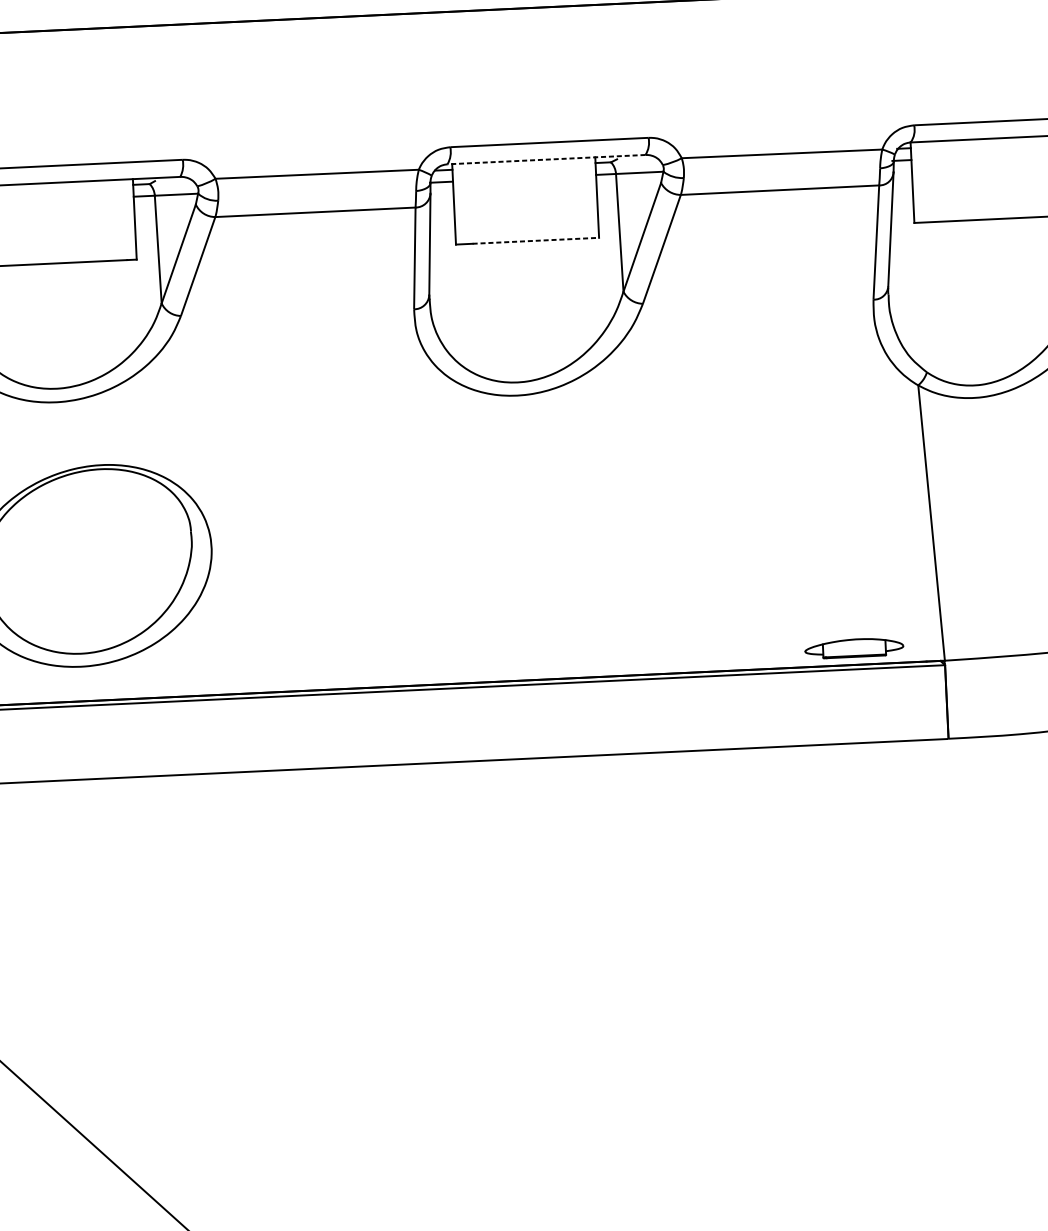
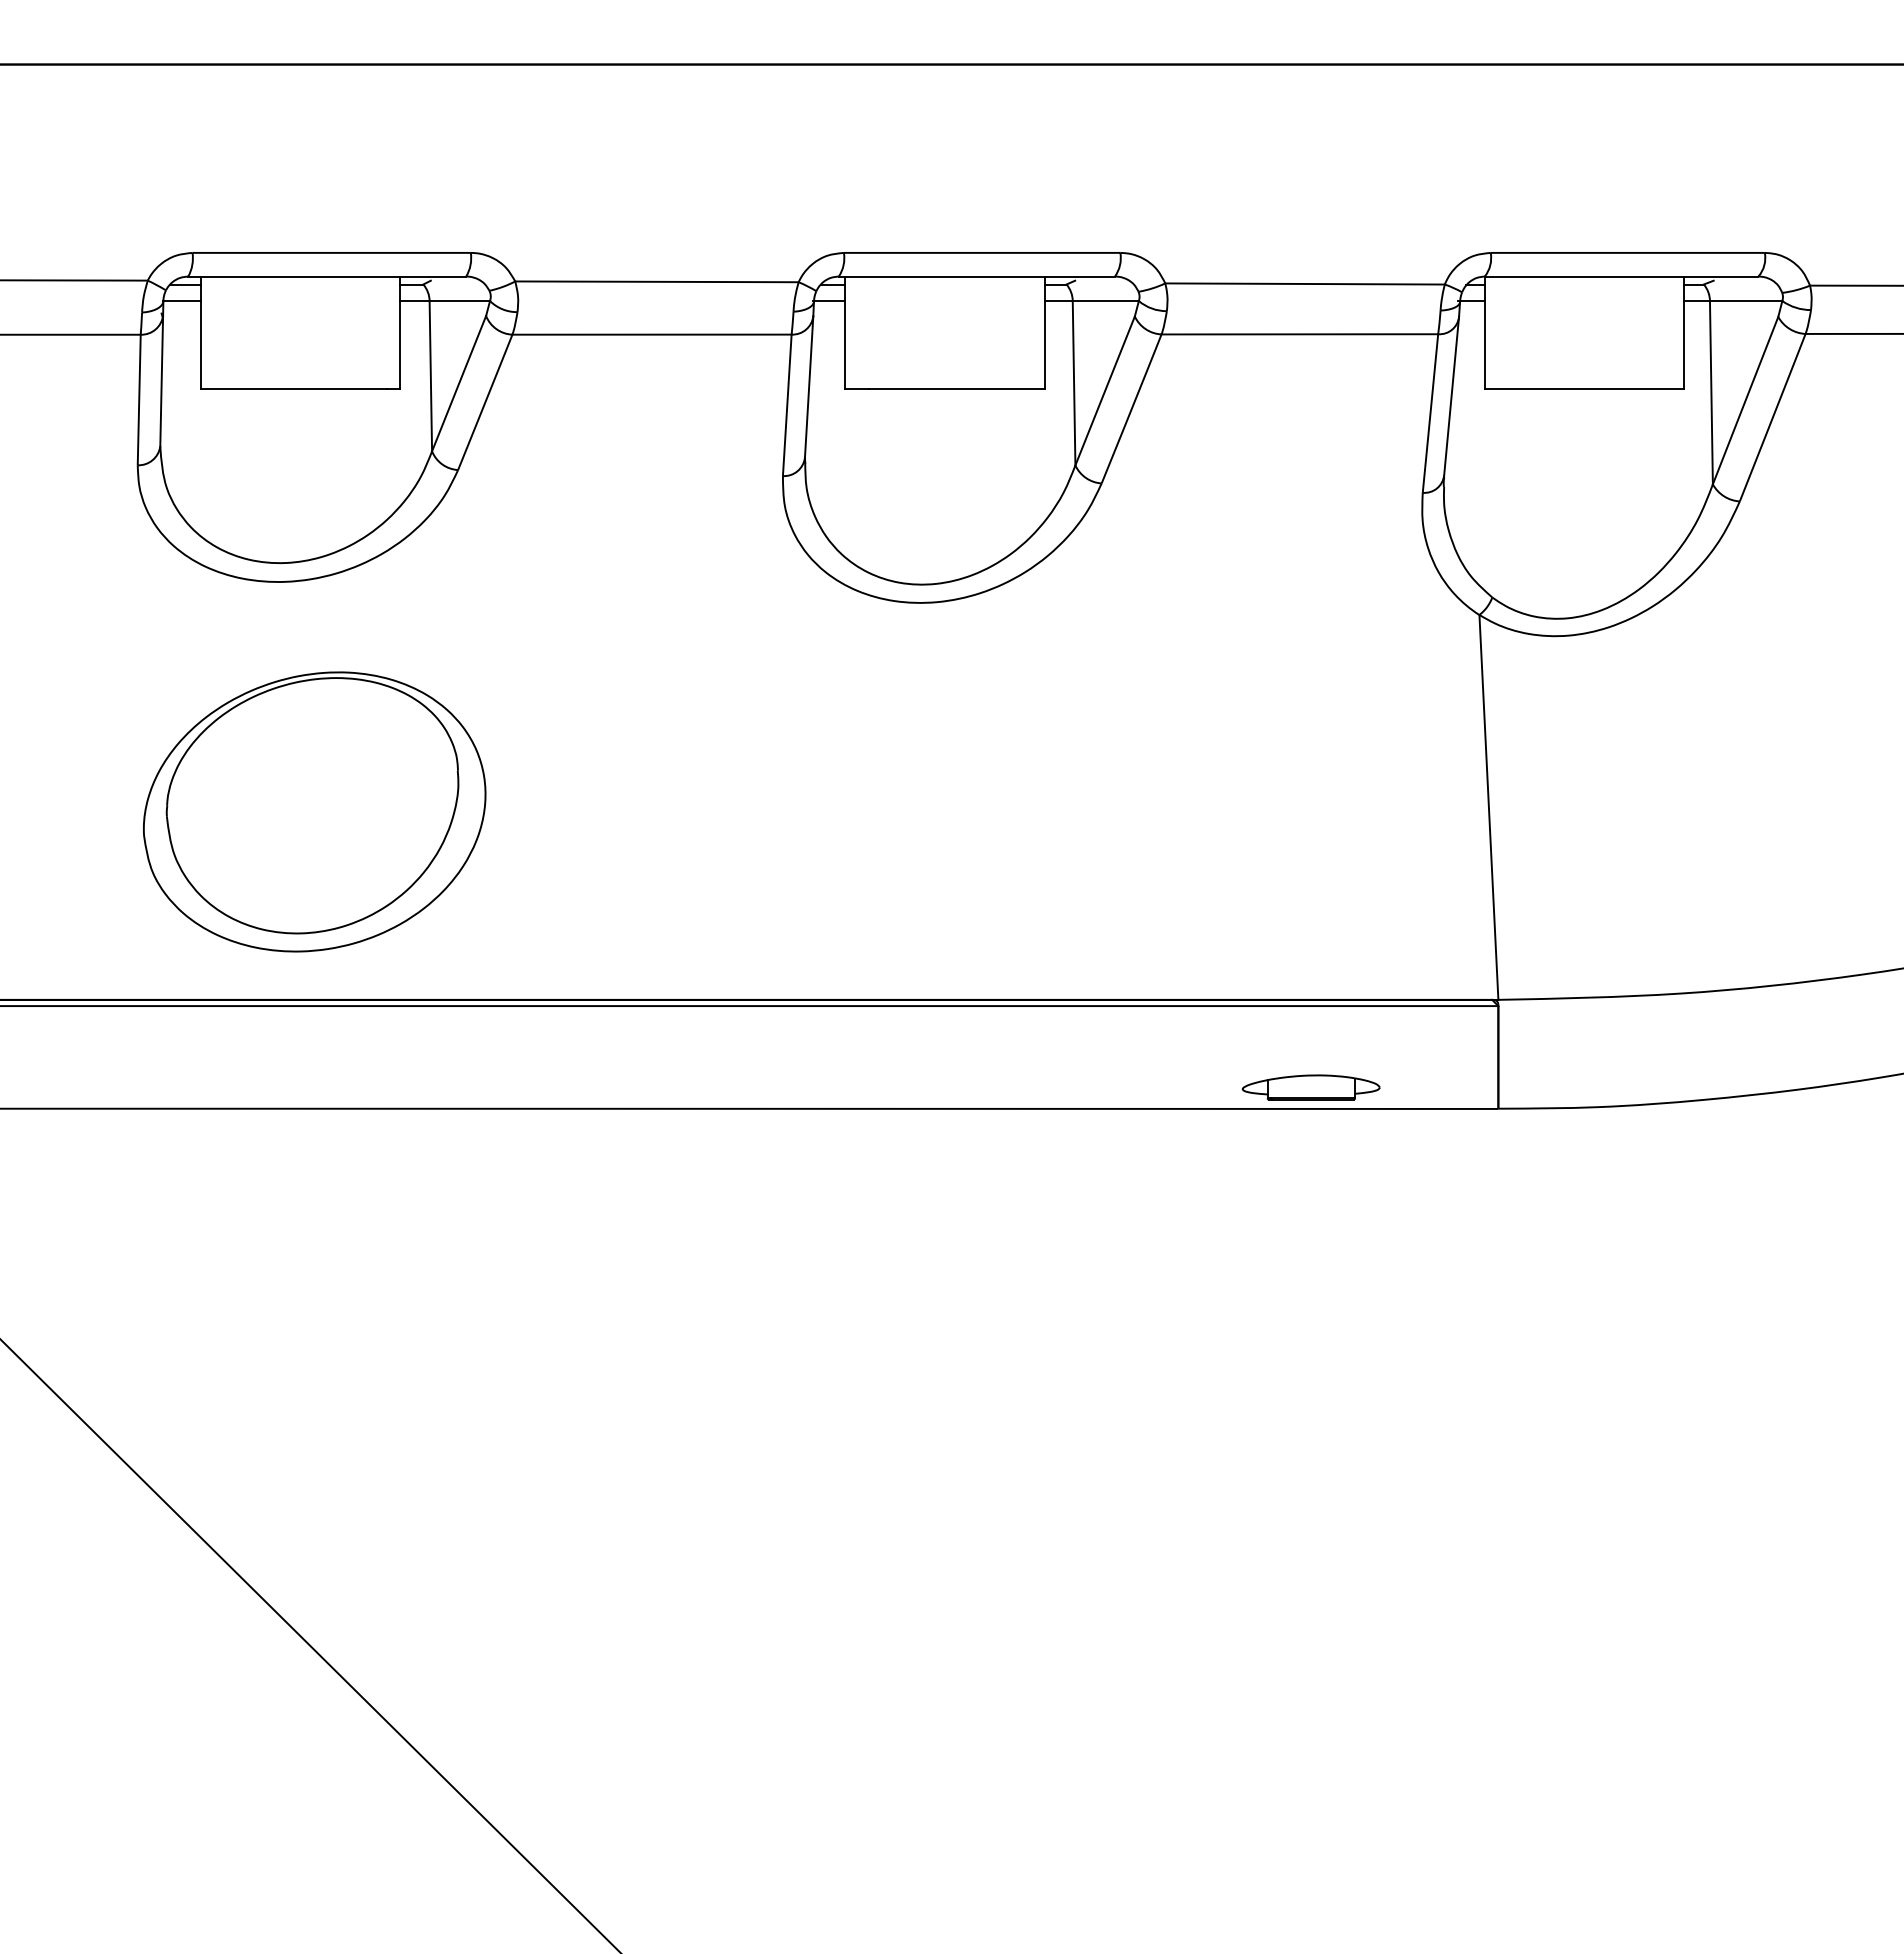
line: (546, 159) -> (976, 276), dashed -> solid
line: (536, 240) -> (957, 388), dashed -> solid
part: (853, 648) -> (1310, 1087), moved

